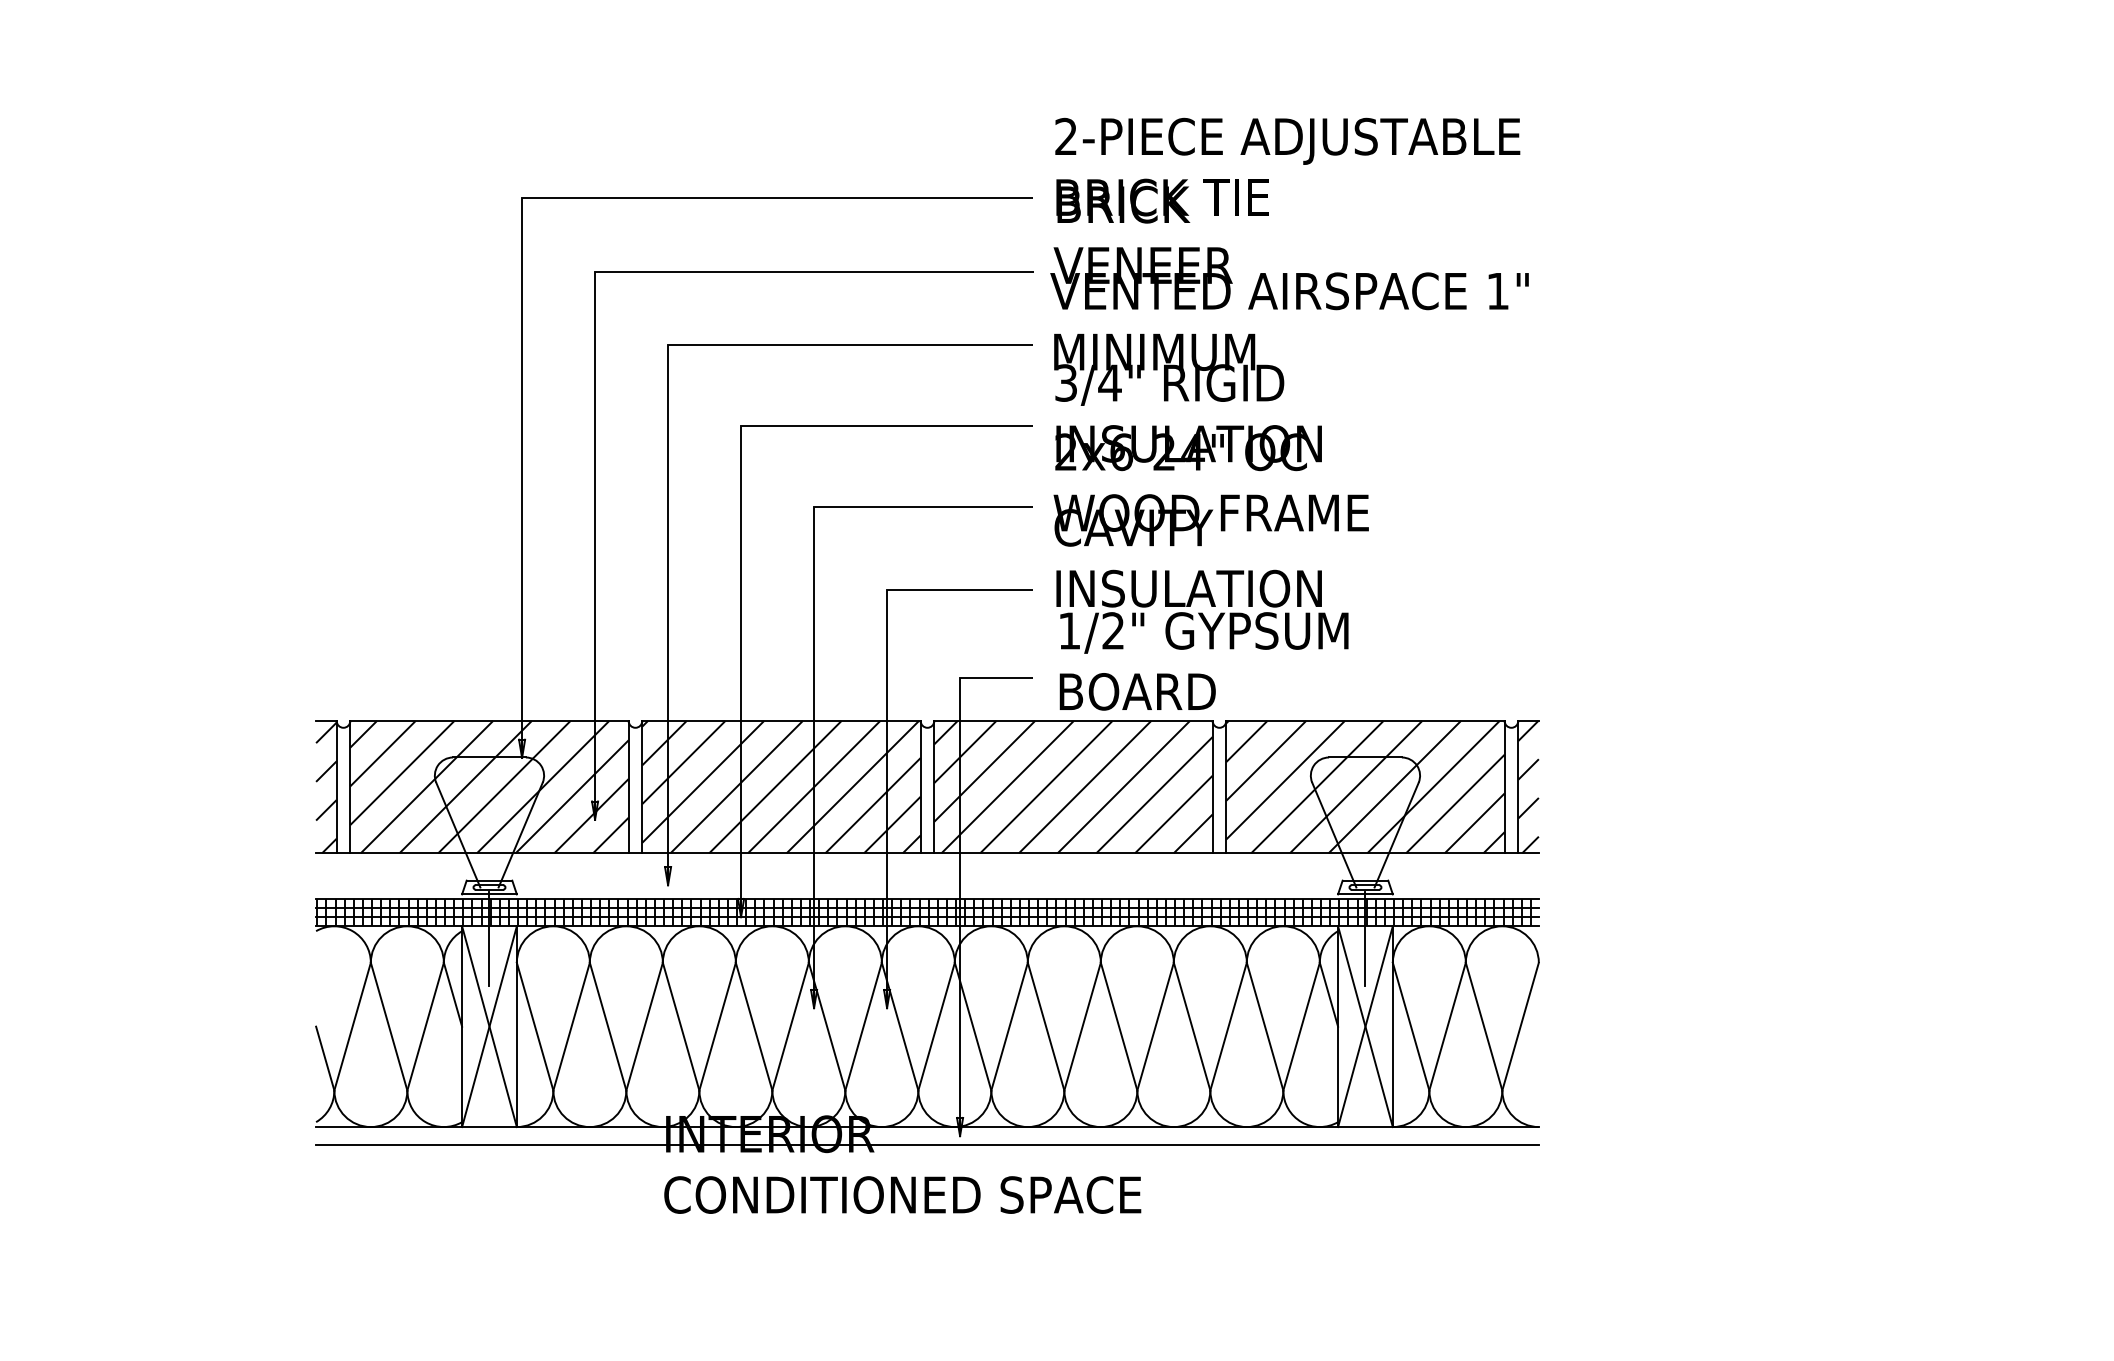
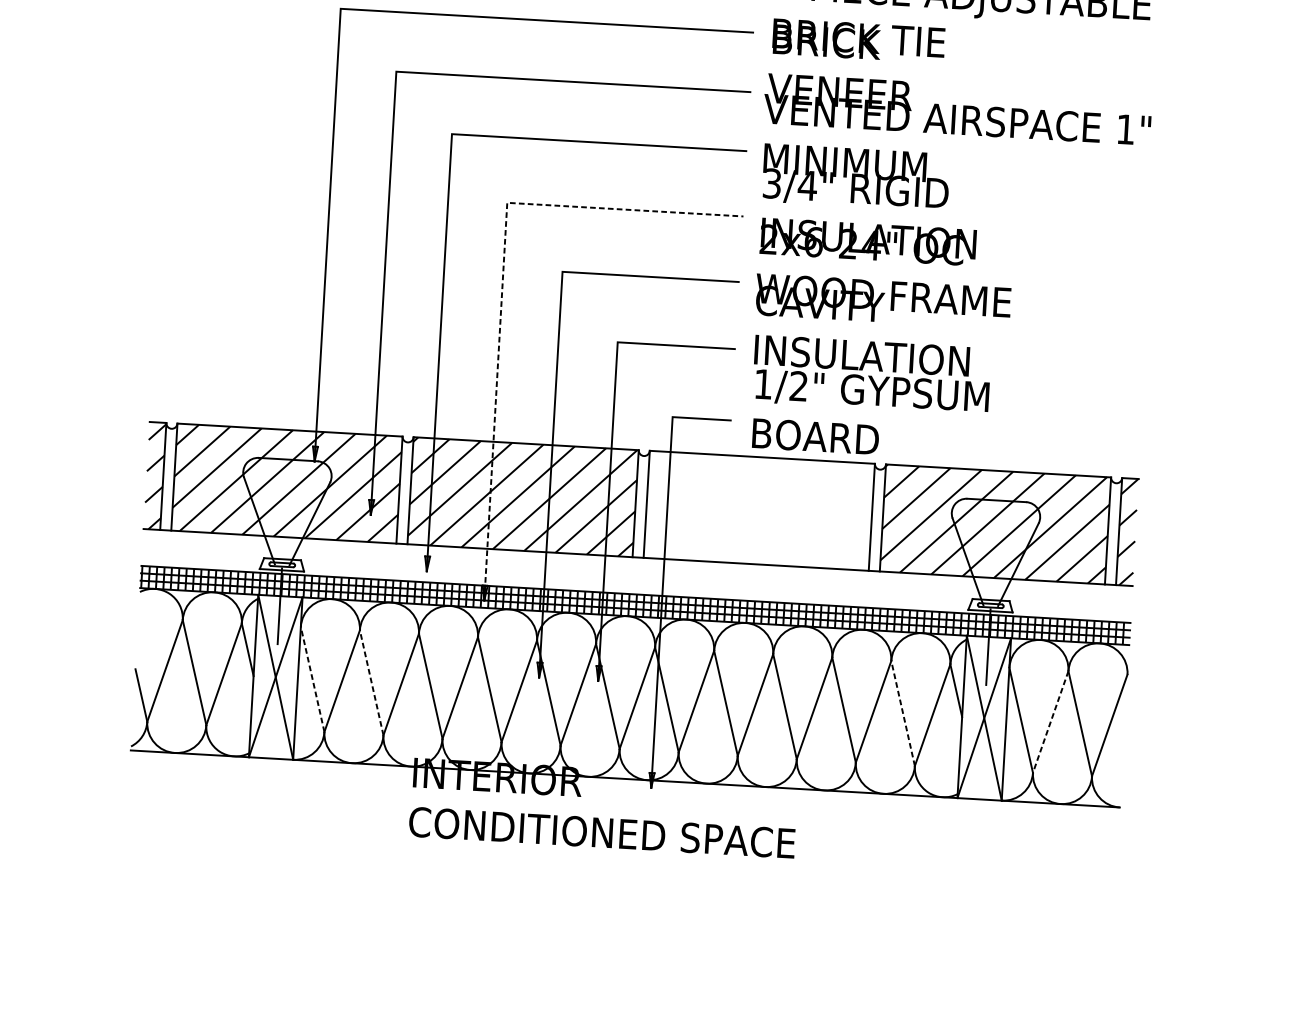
line: (741, 524) -> (503, 282), solid -> dashed
hatch: (1073, 786) -> (759, 510), removed
line: (534, 1026) -> (312, 679), solid -> dashed
line: (607, 1026) -> (371, 682), solid -> dashed
line: (1264, 1026) -> (902, 713), solid -> dashed
line: (1447, 1027) -> (1050, 722), solid -> dashed
line: (927, 1145) -> (624, 793), removed

